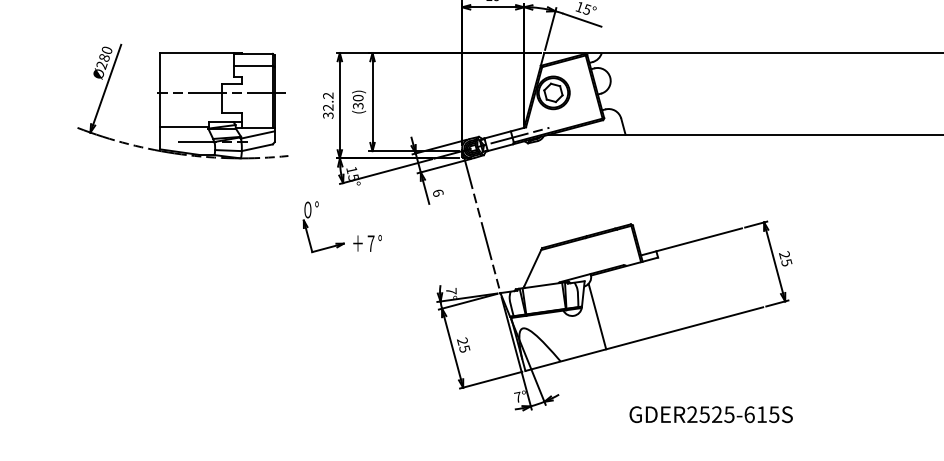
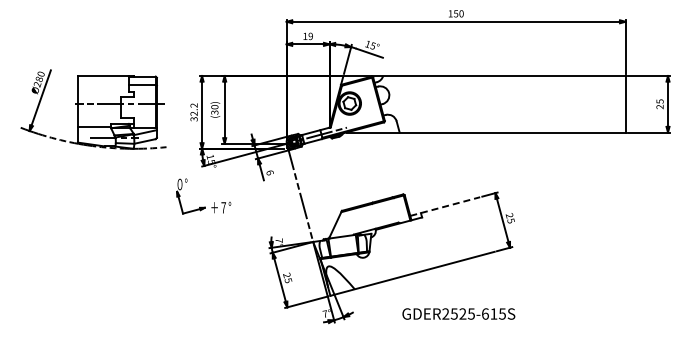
line: (691, 241) -> (445, 206), solid -> dashed
line: (597, 315) -> (380, 257), removed
text: (710, 413) -> (458, 313), moved

